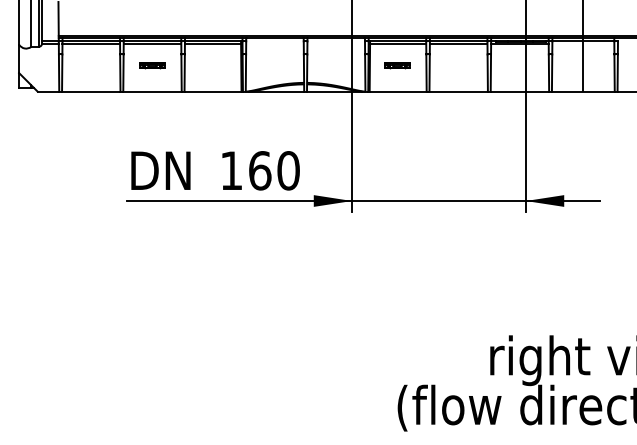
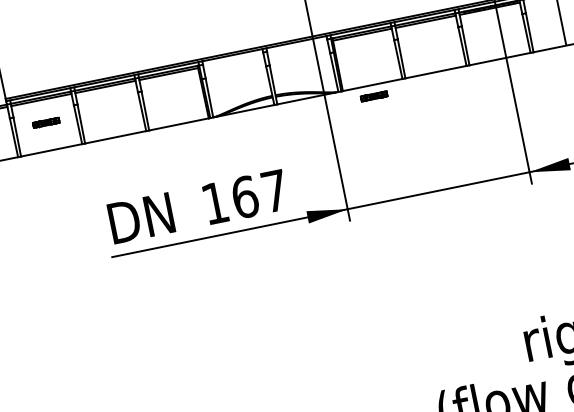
part: (152, 65) -> (46, 122), moved
part: (397, 65) -> (374, 96), moved
text: (288, 170) -> (274, 190), 160 -> 167

